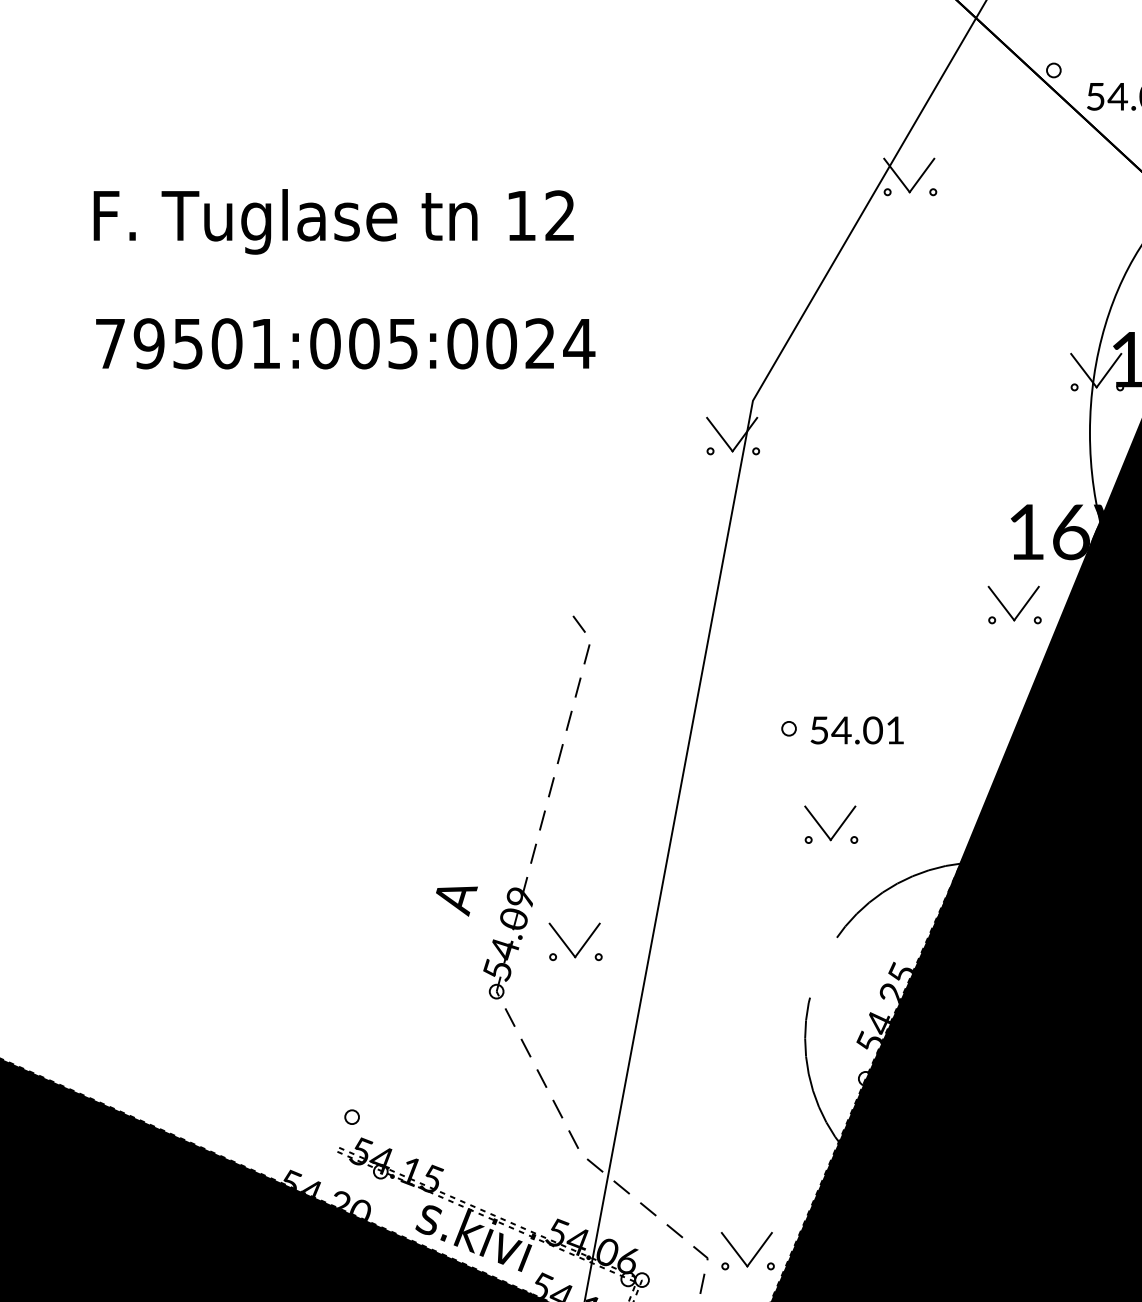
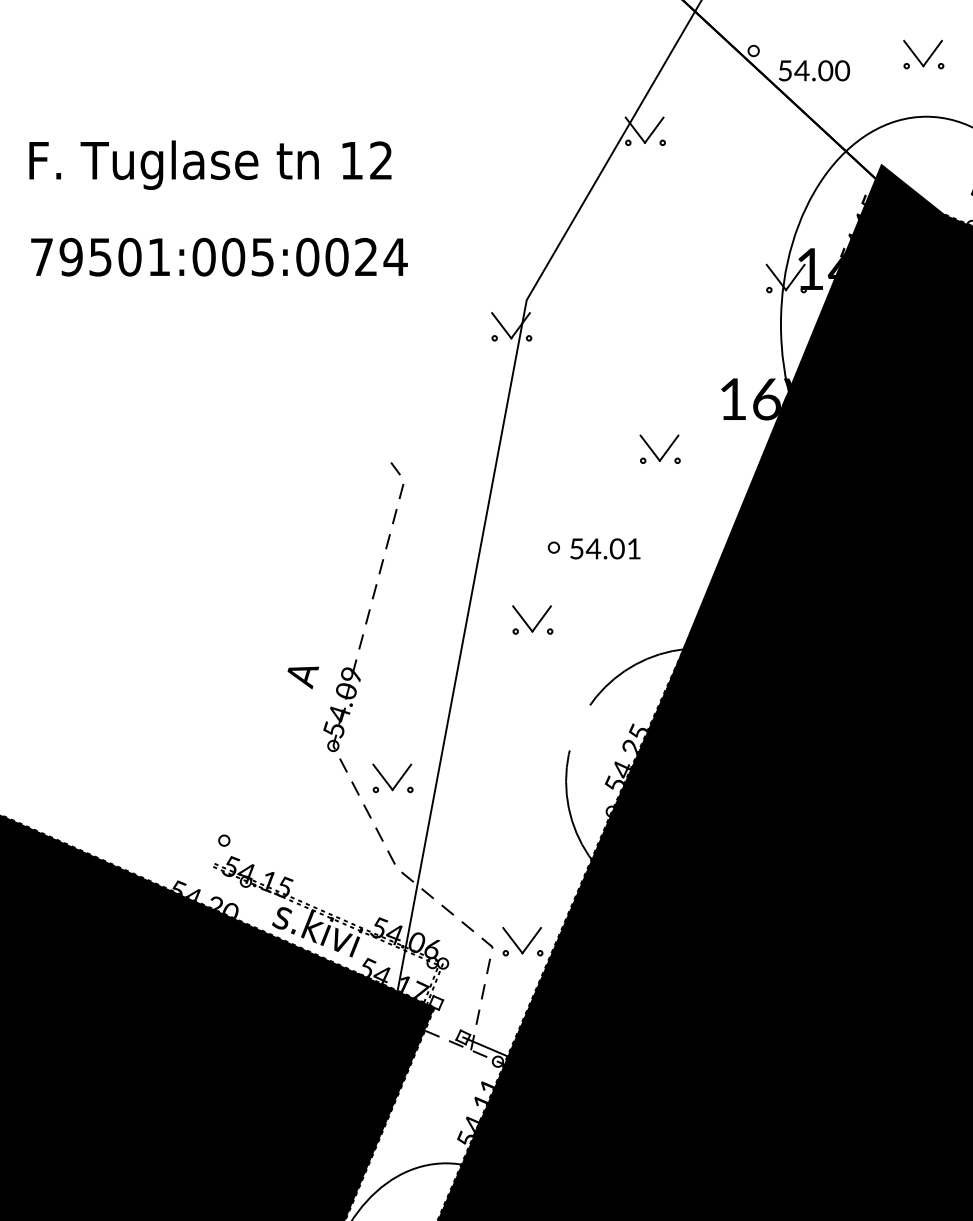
part: (1005, 606) -> (653, 450), moved
part: (830, 824) -> (532, 619), moved
part: (575, 941) -> (392, 778), moved

